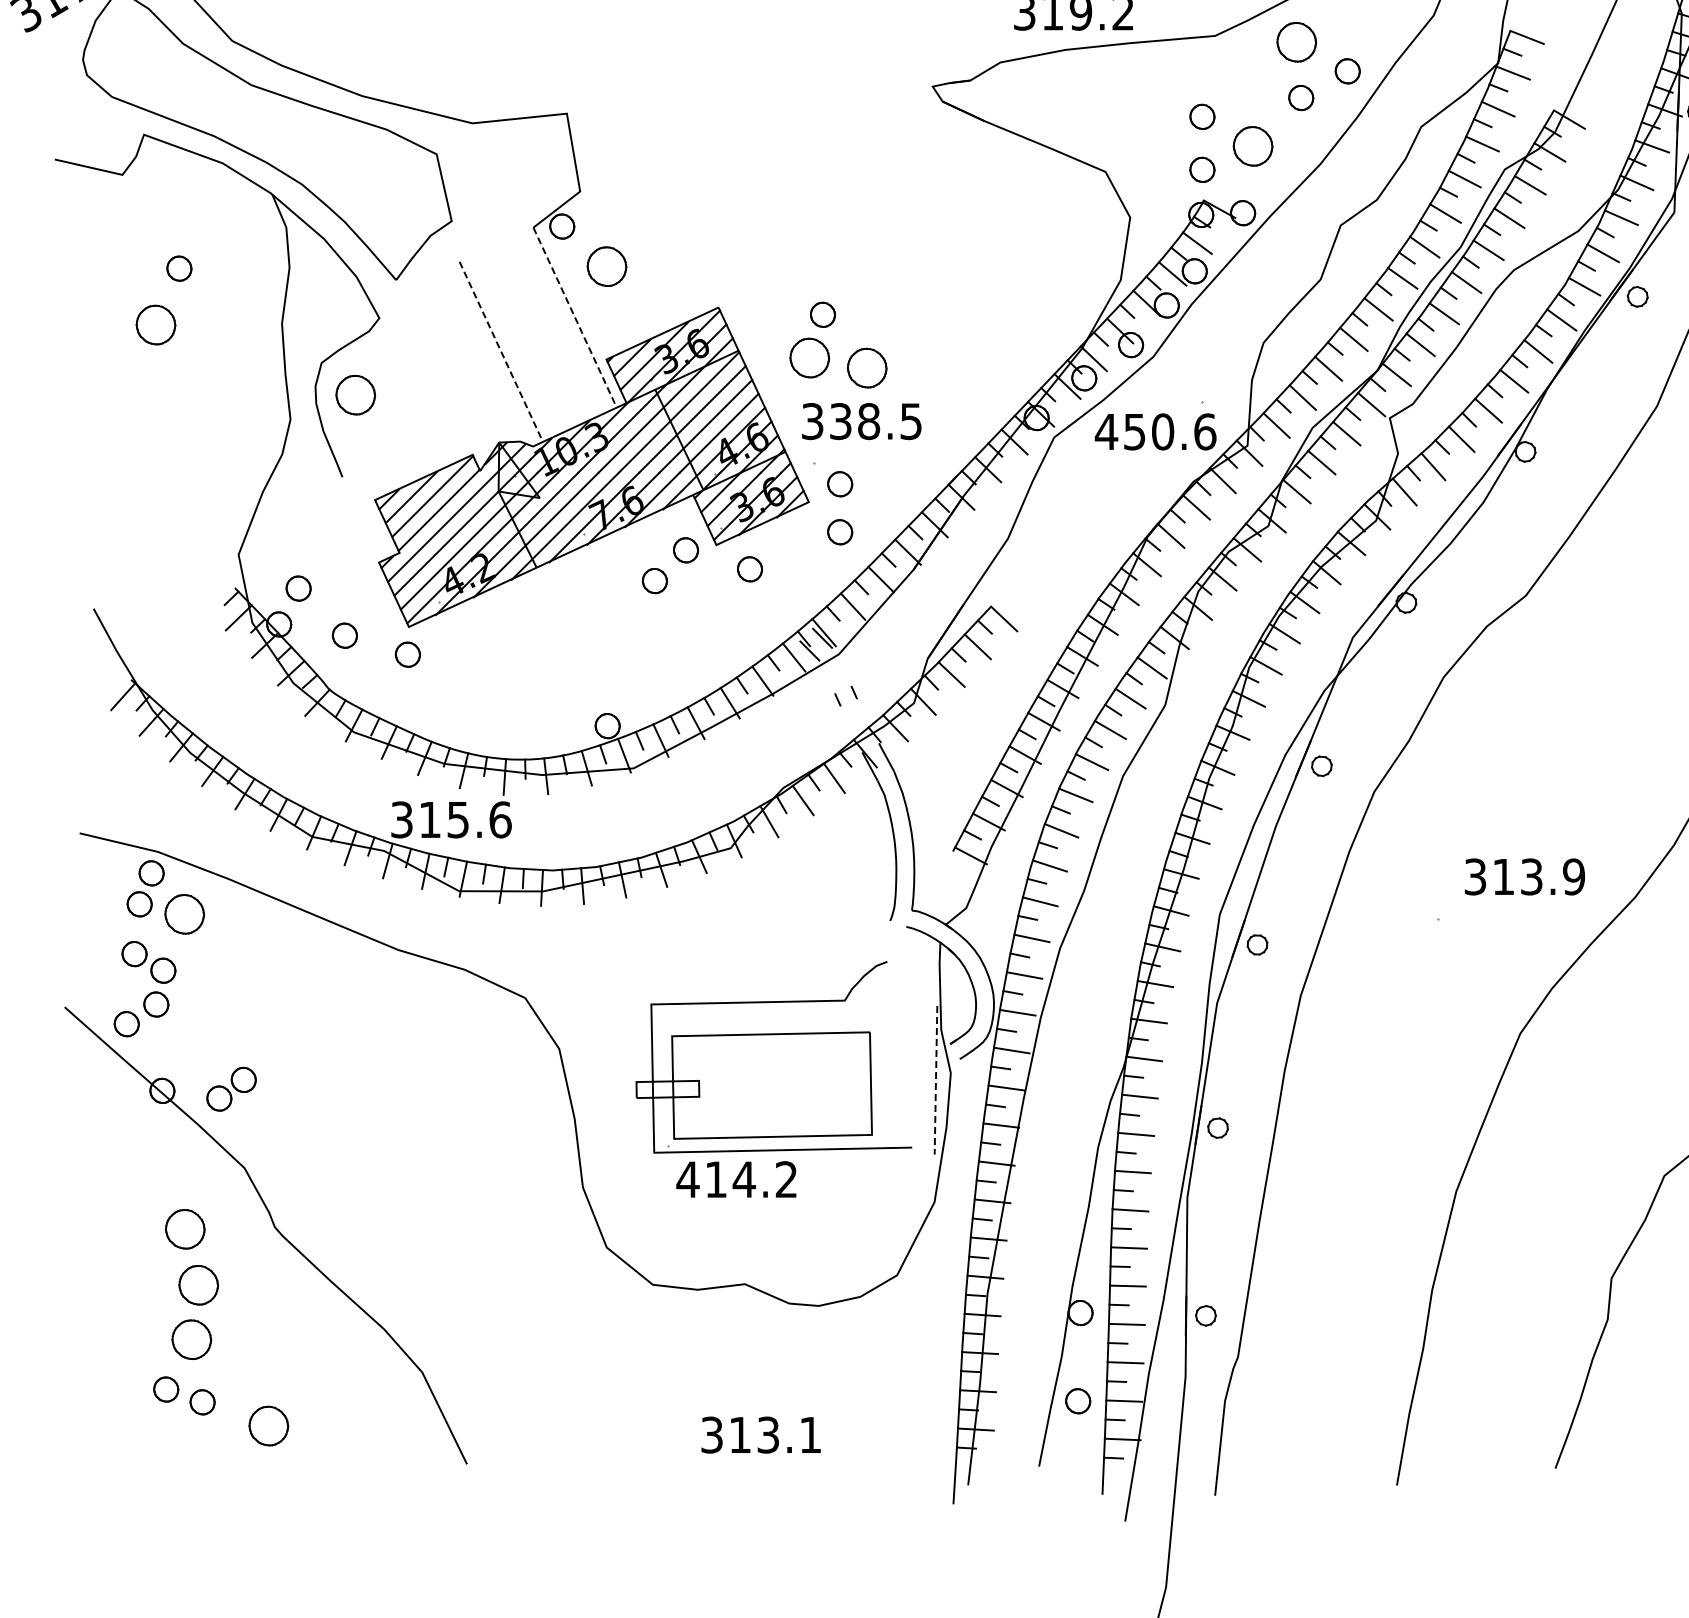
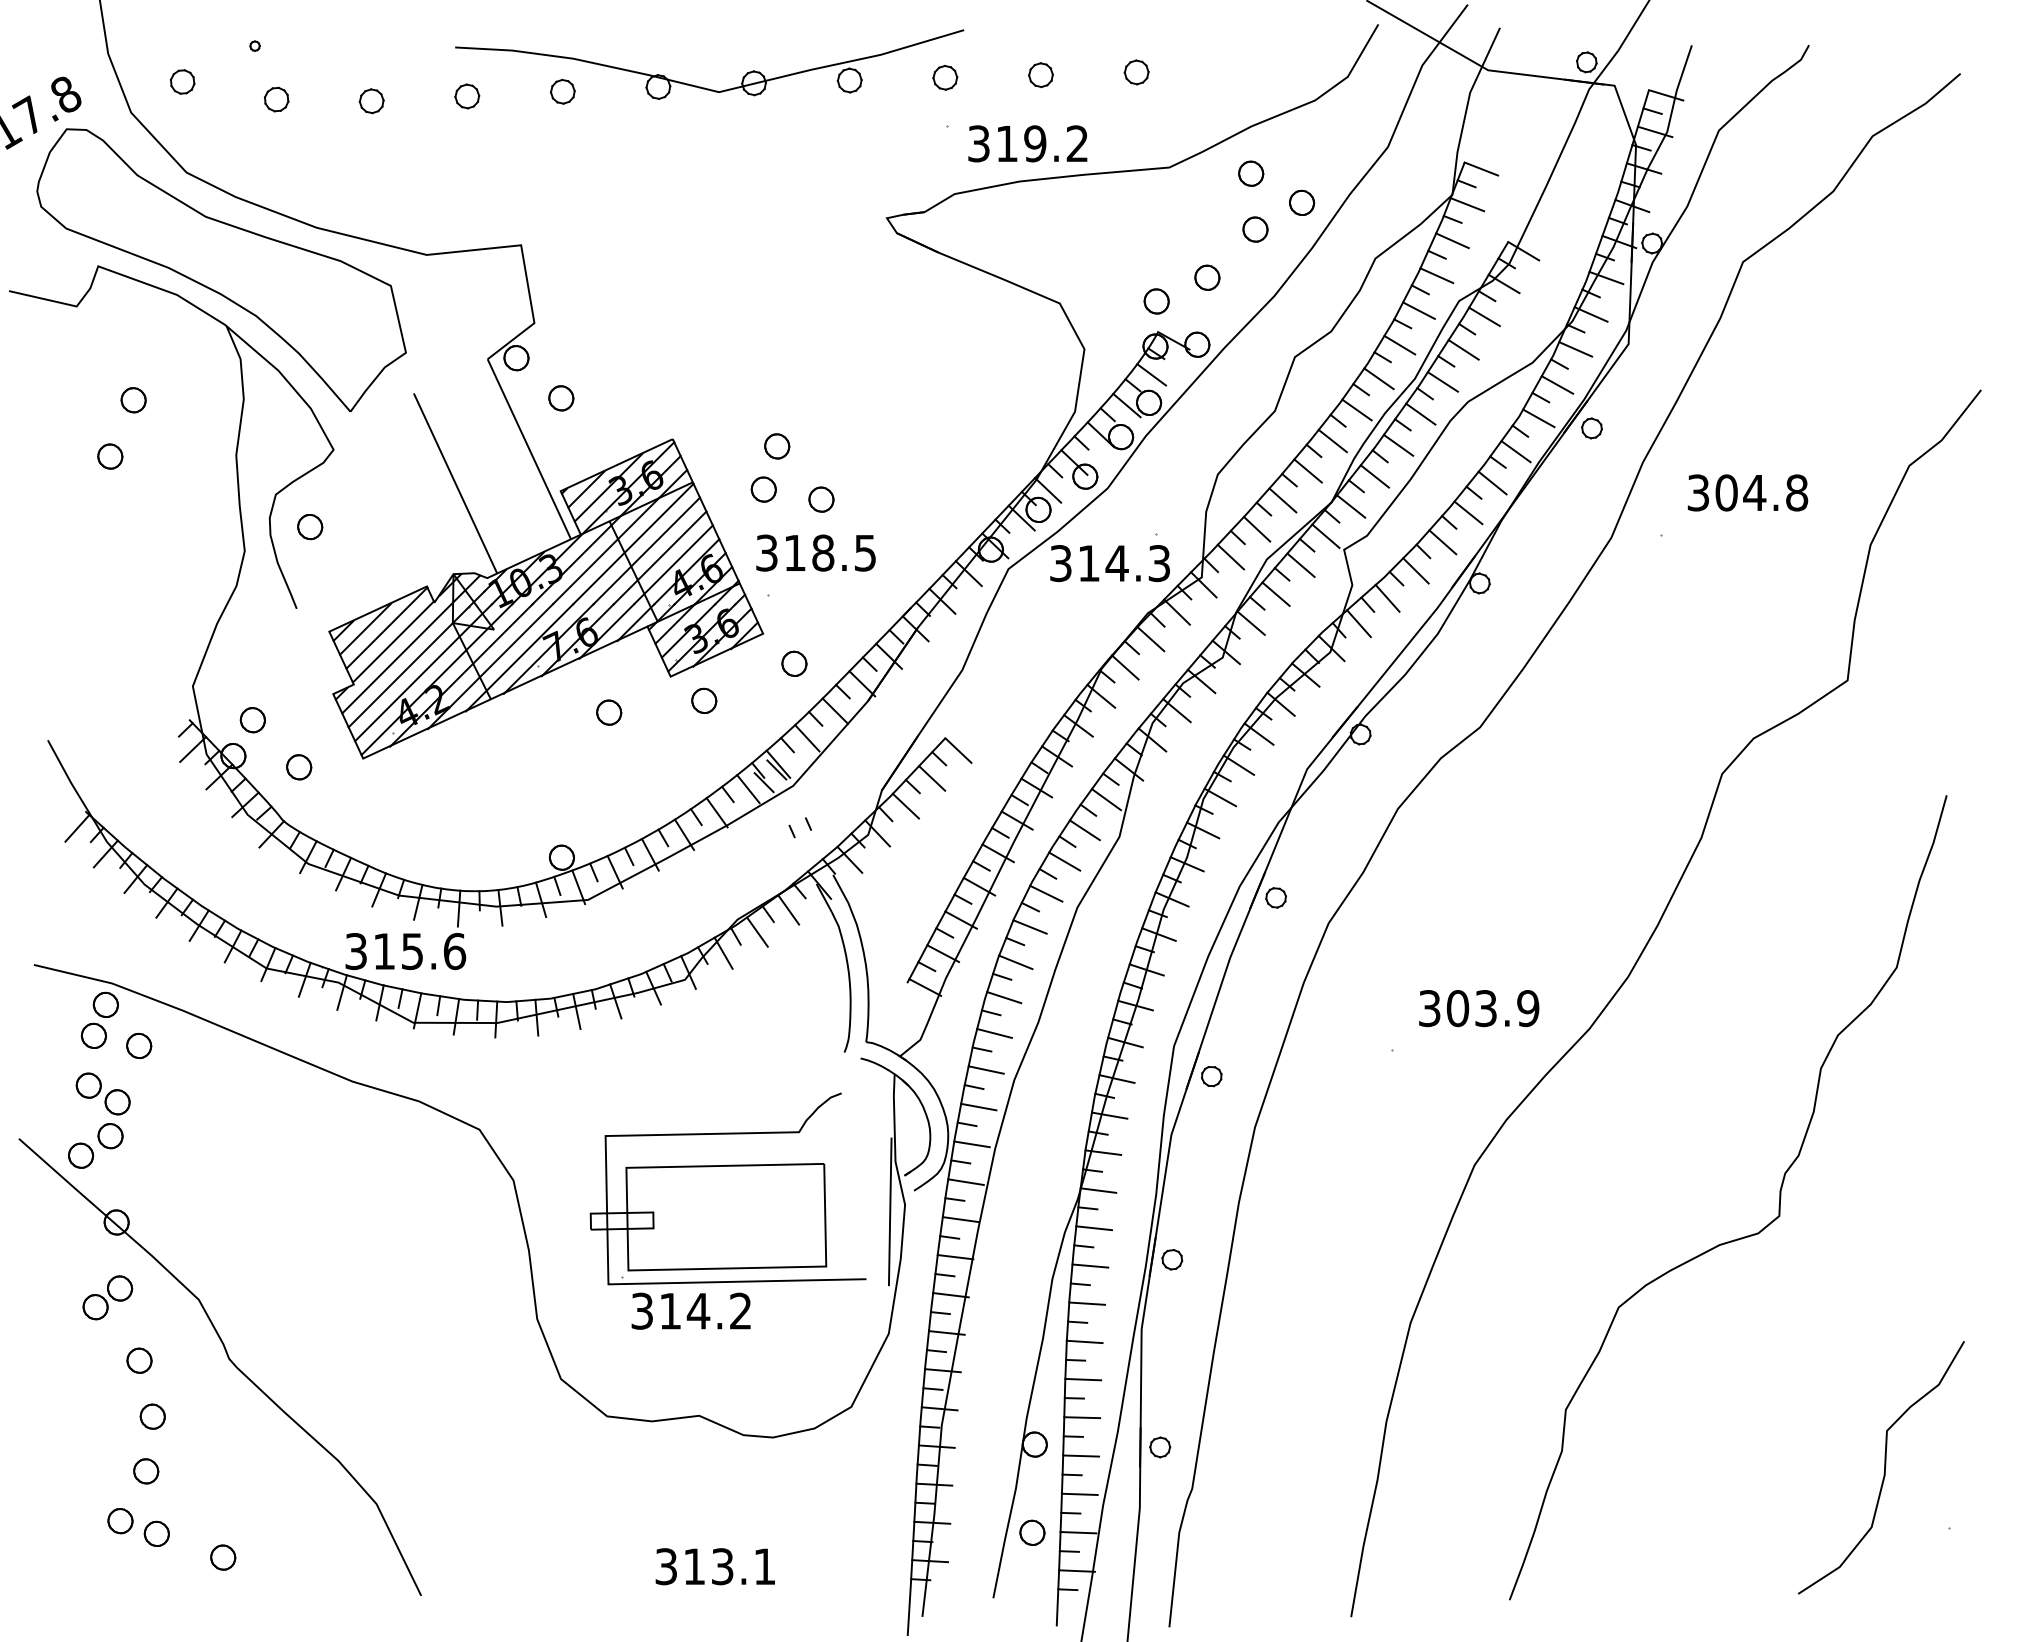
part: (1297, 41) -> (1251, 173), size x0.62
part: (1202, 116) -> (1156, 248), removed
part: (1253, 145) -> (1207, 277), size x0.62
part: (607, 266) -> (561, 398), size x0.62
line: (575, 317) -> (529, 449), dashed -> solid
part: (156, 324) -> (110, 456), size x0.62
line: (501, 351) -> (455, 483), dashed -> solid
part: (809, 357) -> (763, 489), size x0.62
part: (867, 367) -> (821, 499), size x0.62
part: (356, 395) -> (310, 527), size x0.62
text: (840, 420) -> (794, 552), 338.5 -> 318.5
text: (1155, 431) -> (1109, 563), 450.6 -> 314.3
part: (840, 483) -> (794, 615), removed
part: (686, 549) -> (640, 681), removed
part: (408, 654) -> (362, 786), removed
text: (1503, 876) -> (1457, 1008), 313.9 -> 303.9
part: (185, 913) -> (139, 1045), size x0.62
line: (936, 1080) -> (890, 1212), dashed -> solid
part: (231, 1088) -> (107, 1297), moved
text: (687, 1178) -> (641, 1310), 414.2 -> 314.2
part: (185, 1228) -> (139, 1360), size x0.62
part: (198, 1284) -> (152, 1416), size x0.62
part: (192, 1339) -> (146, 1471), size x0.62
part: (269, 1425) -> (223, 1557), size x0.62

